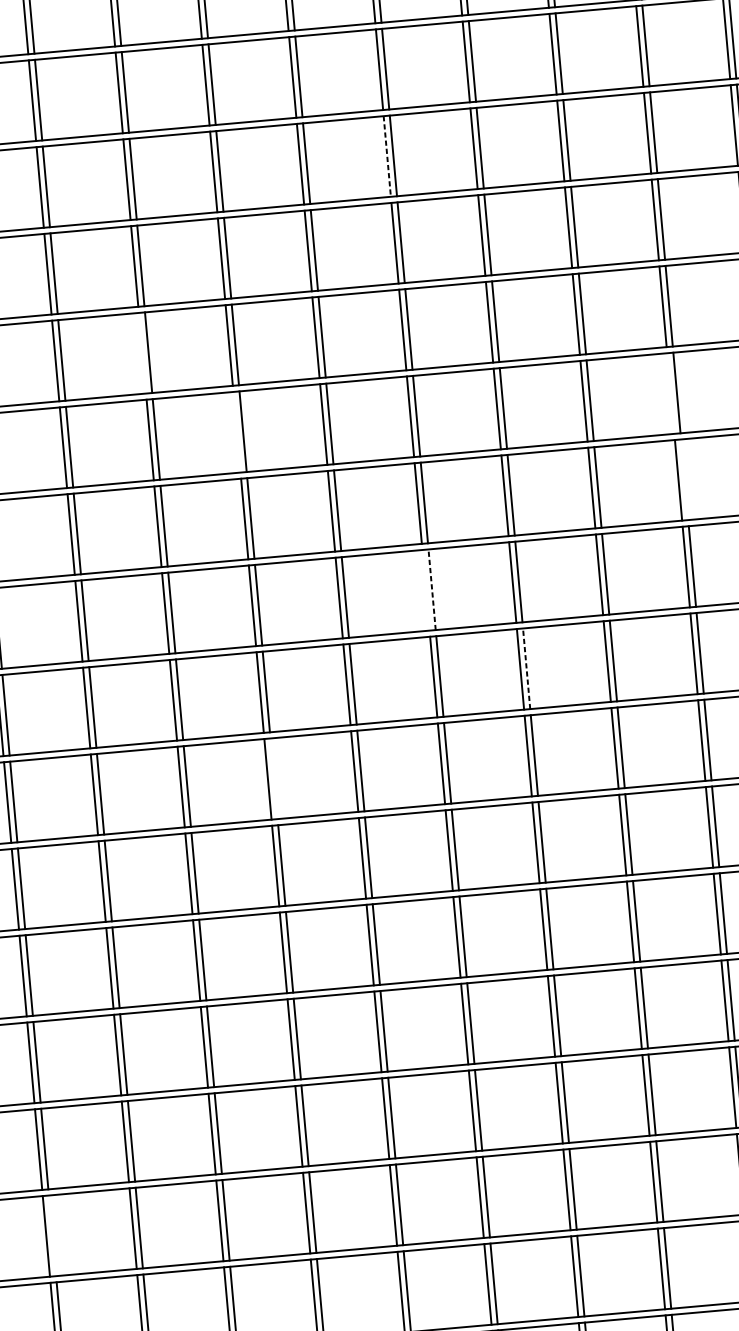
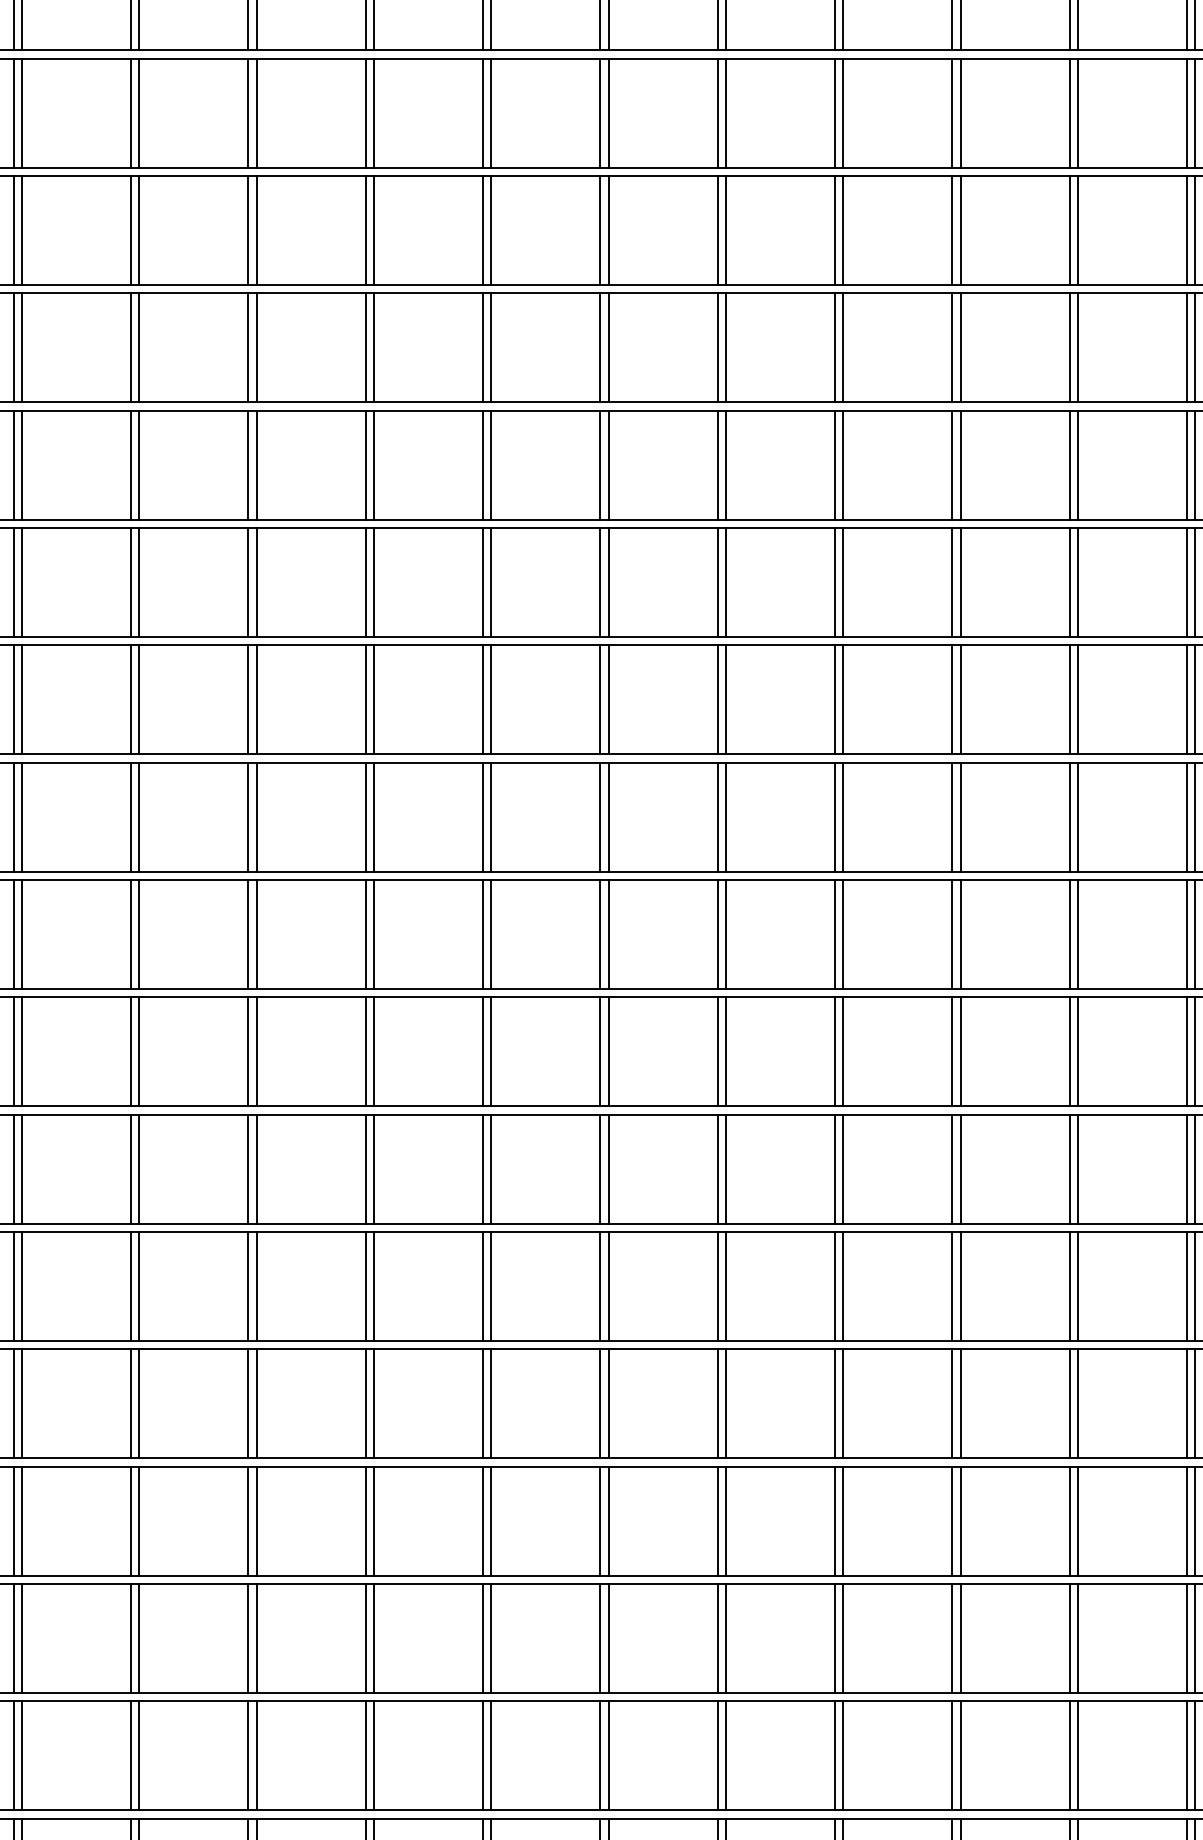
line: (387, 156) -> (835, 113), dashed -> solid
line: (142, 352) -> (483, 347), added
line: (671, 393) -> (1187, 464), added
line: (237, 431) -> (600, 464), added
line: (684, 479) -> (1195, 582), added
line: (432, 589) -> (843, 699), dashed -> solid
line: (426, 590) -> (835, 699), added
line: (526, 669) -> (960, 817), dashed -> solid
line: (273, 778) -> (608, 934), added
line: (52, 1235) -> (256, 1520), added

